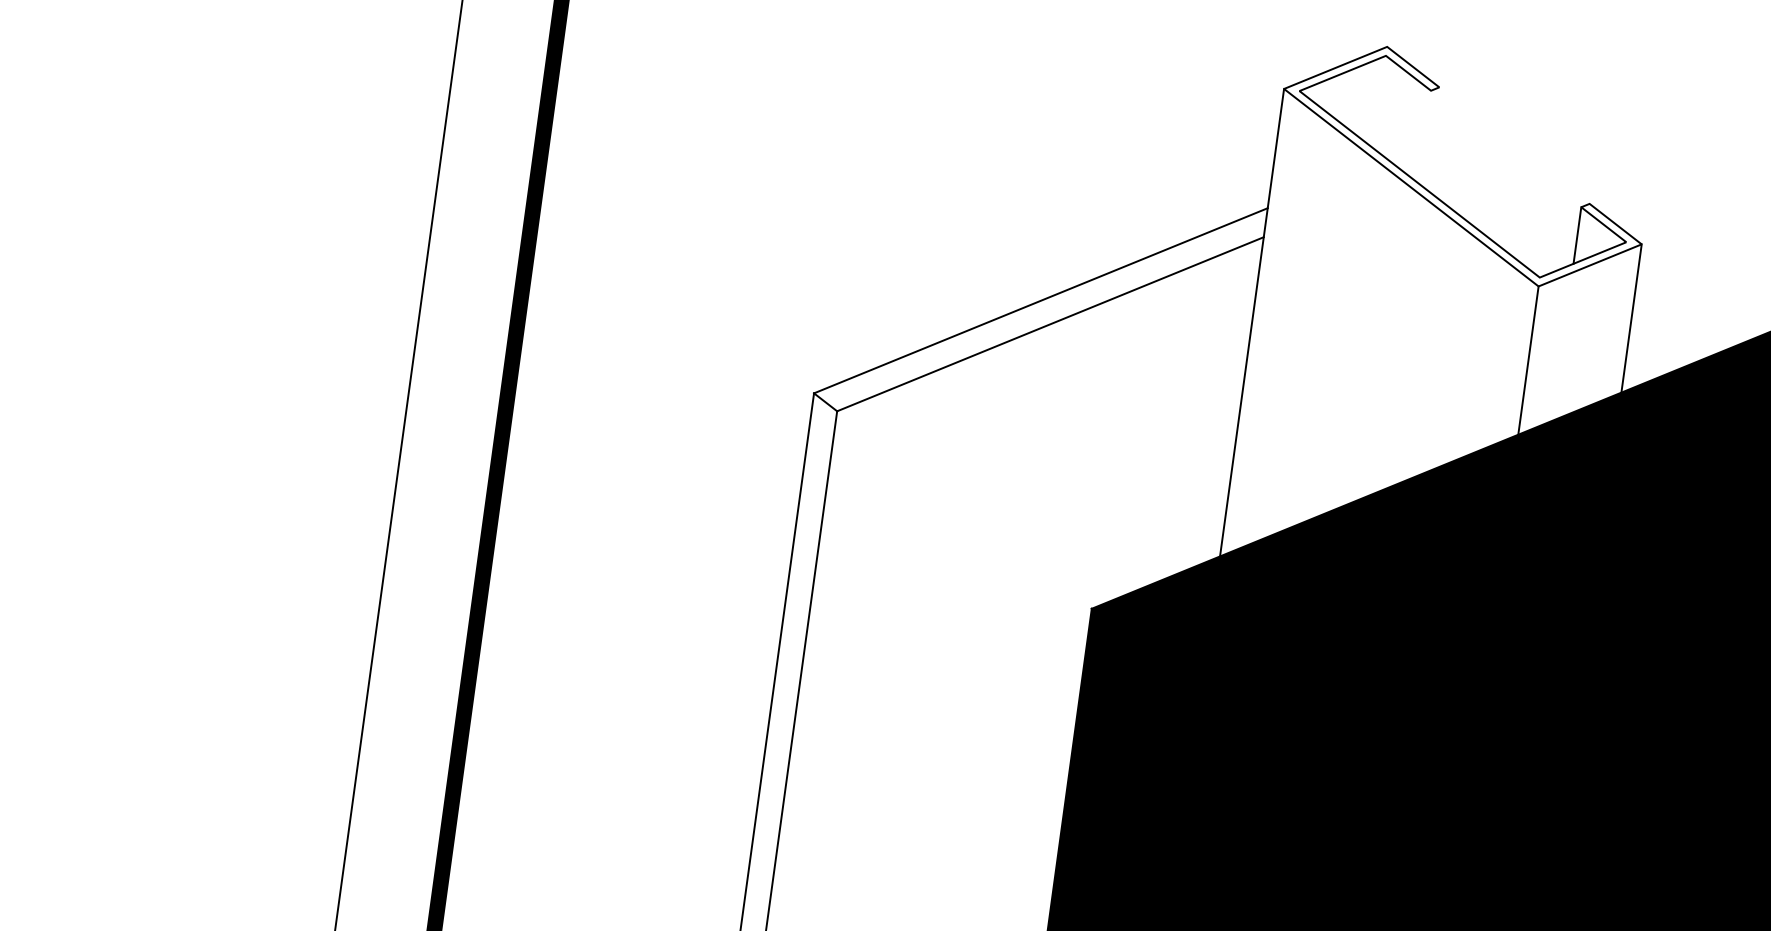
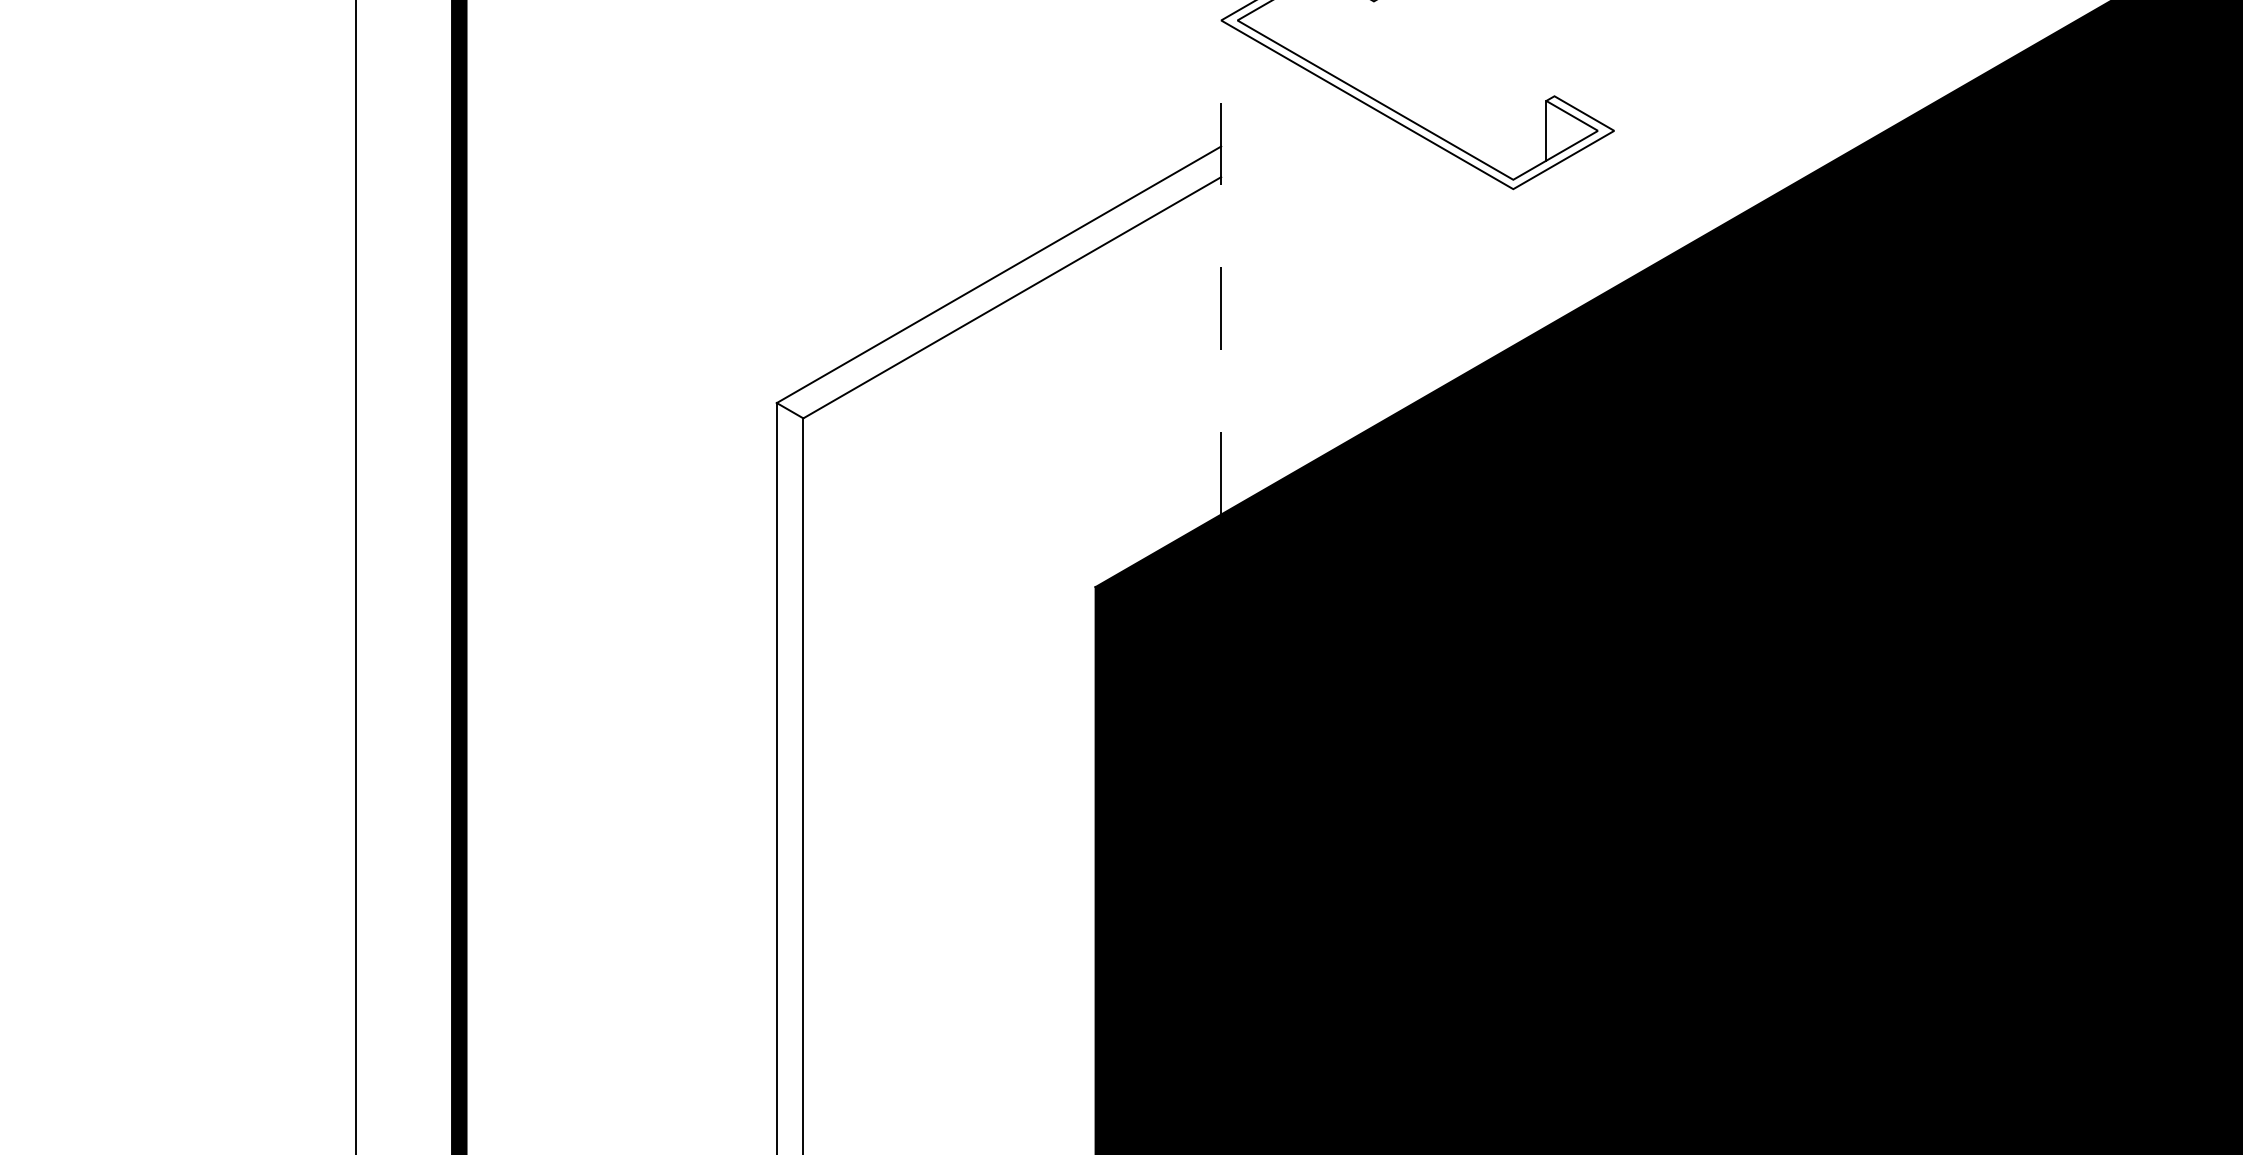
line: (1631, 317) -> (1614, 208), removed
line: (1252, 322) -> (1221, 267), solid -> dashed
line: (1528, 360) -> (1513, 267), removed

